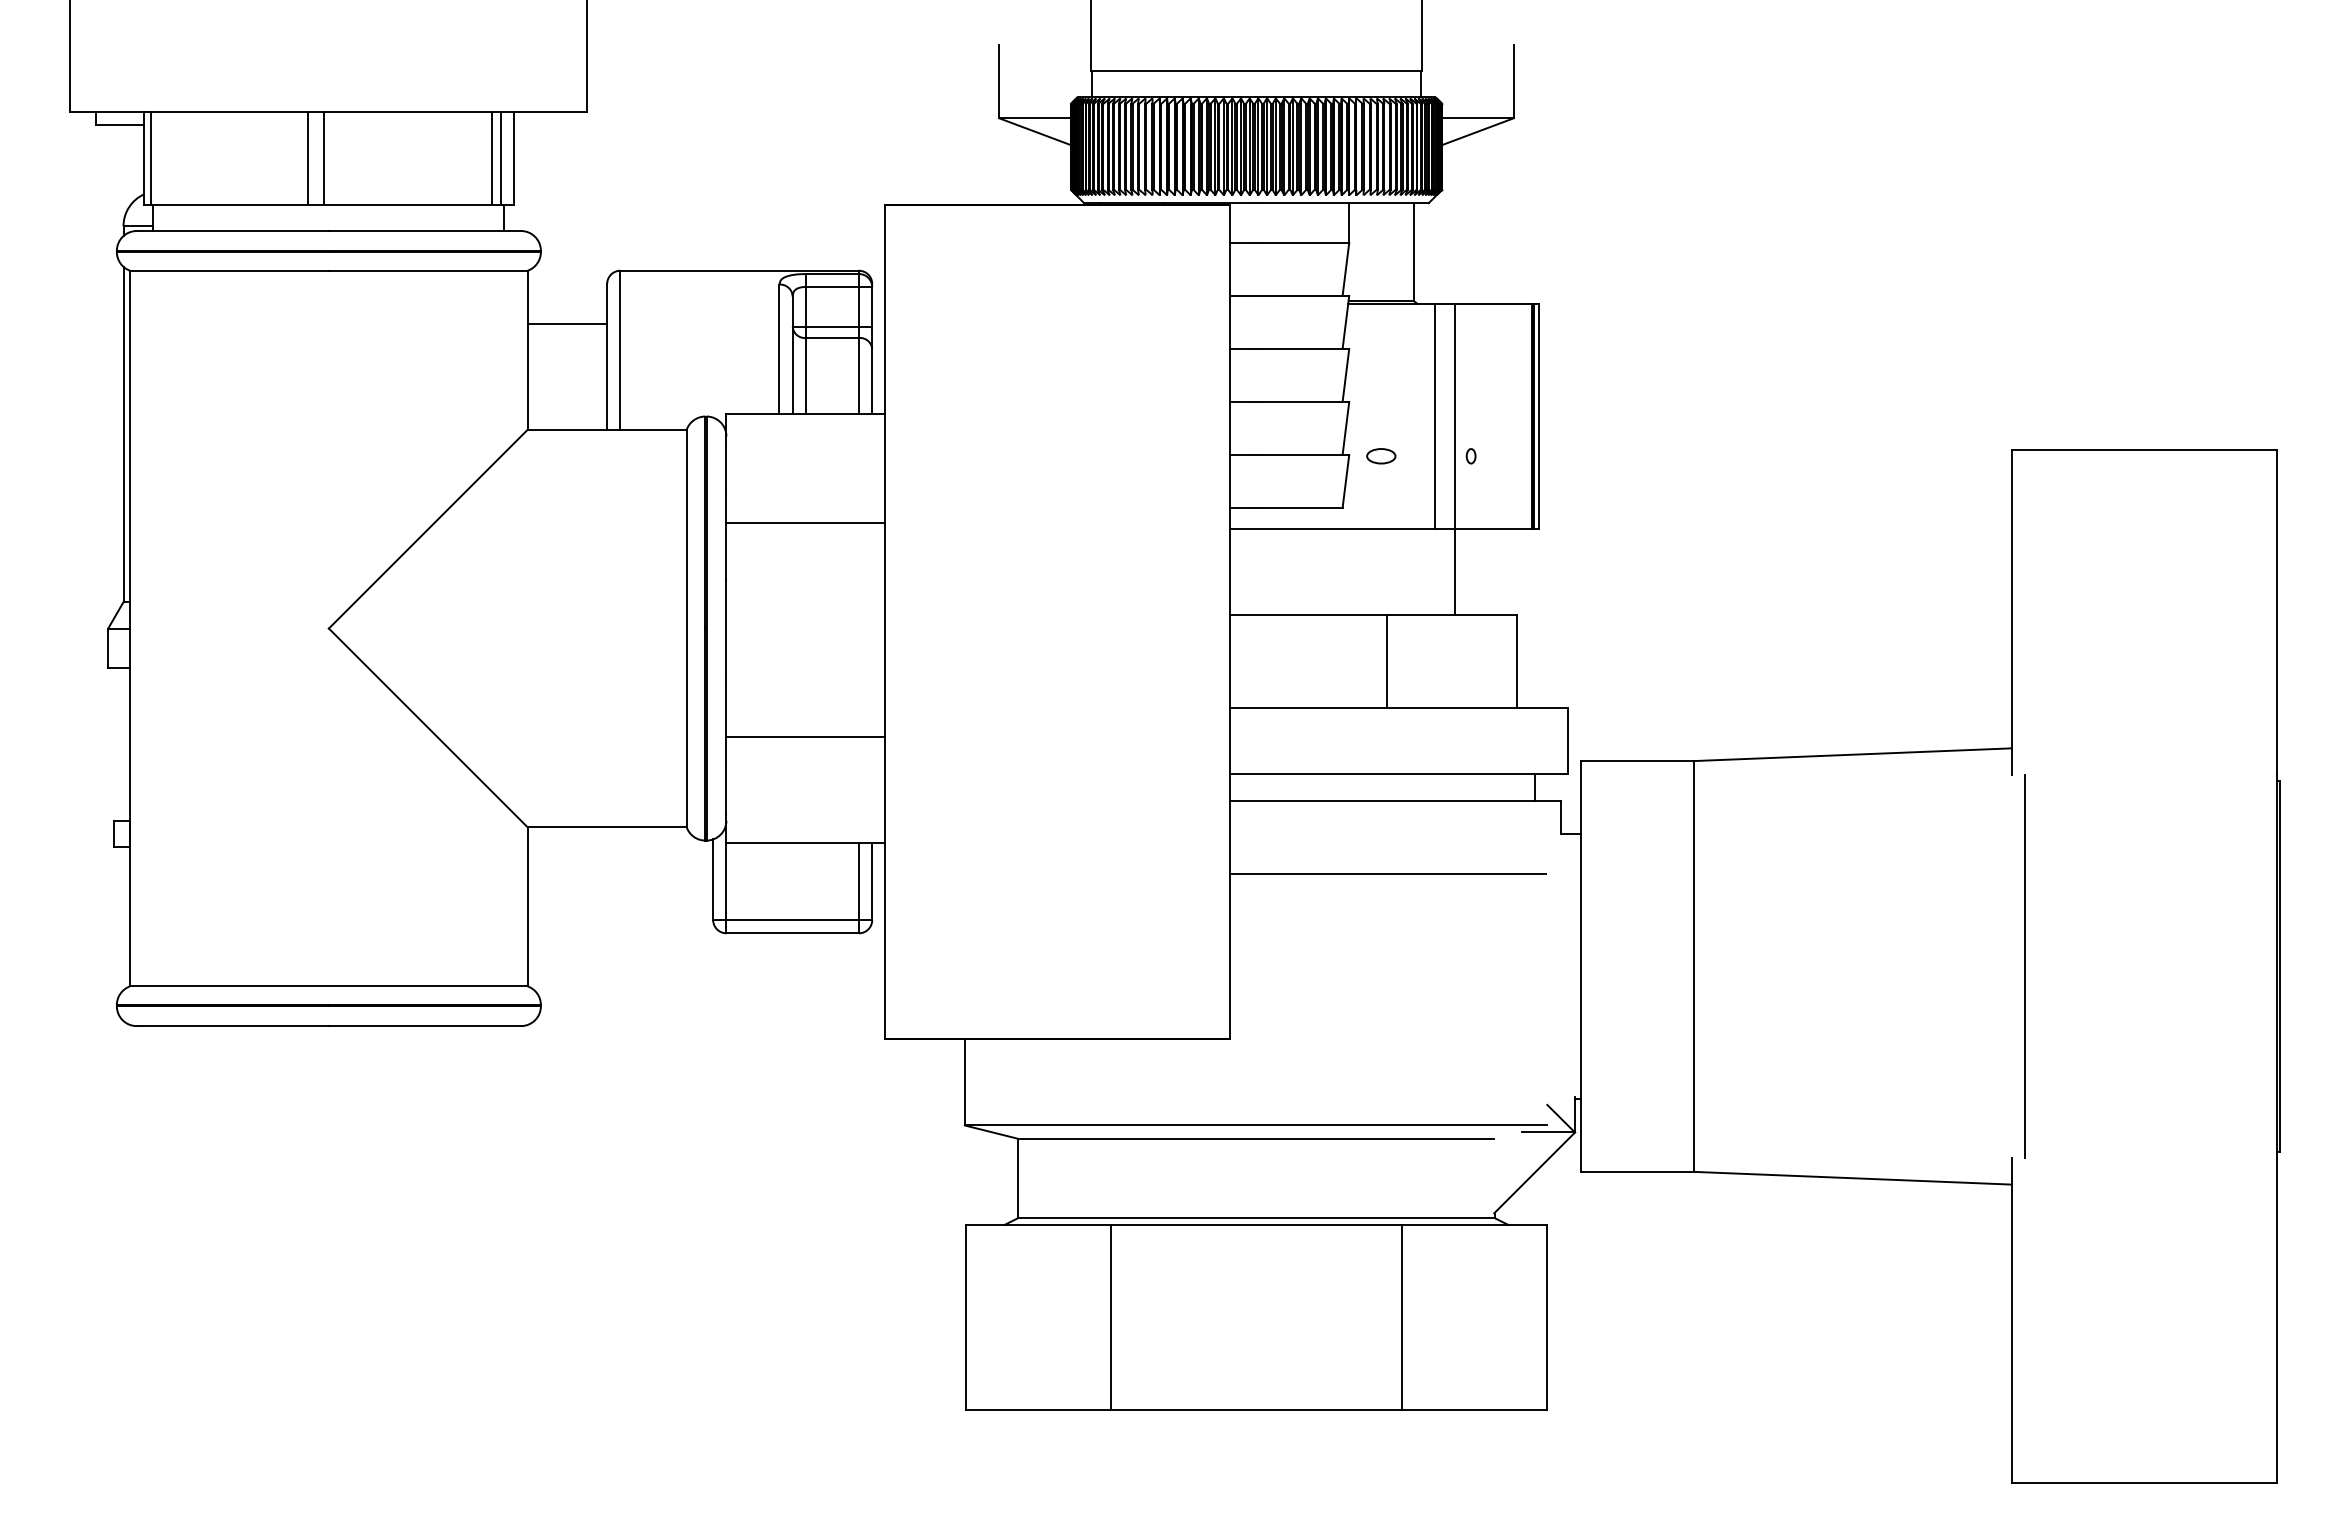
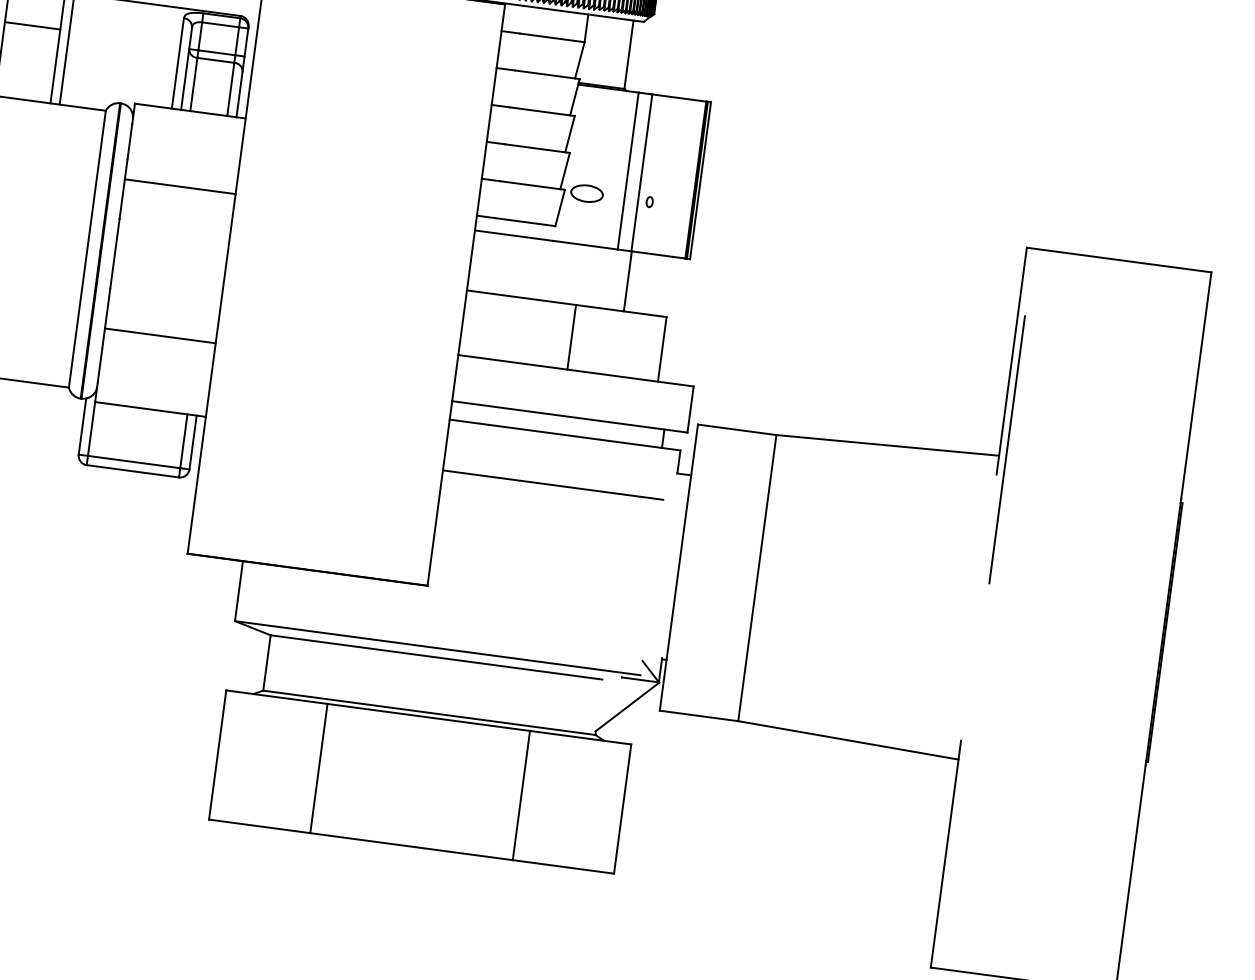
part: (1381, 456) -> (587, 193), size x1.6
line: (2024, 966) -> (1006, 449), moved

